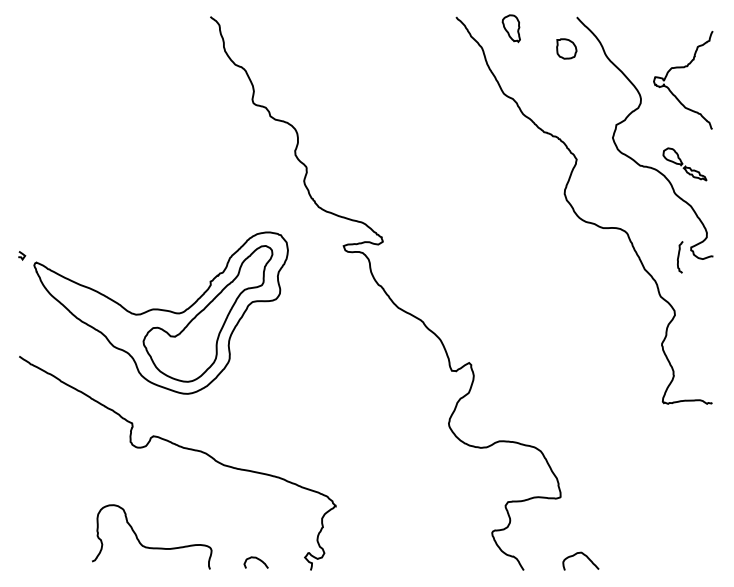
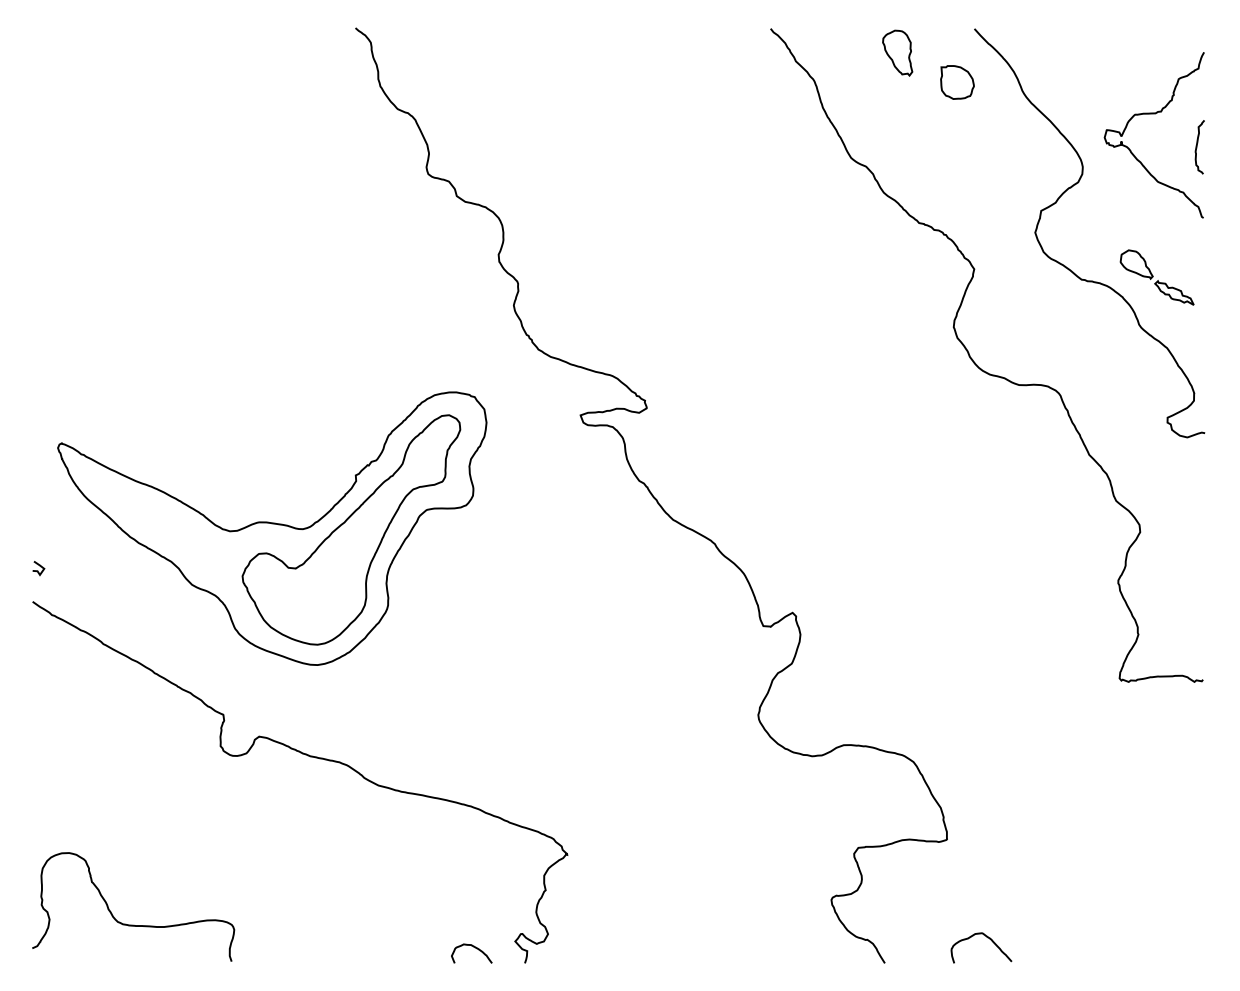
part: (510, 28) -> (896, 52), moved
curve: (22, 255) -> (39, 568), moved
curve: (679, 257) -> (1198, 147), moved
curve: (148, 546) -> (127, 922), moved
curve: (256, 559) -> (472, 948), moved

